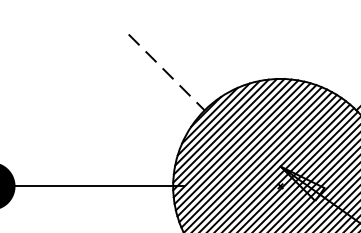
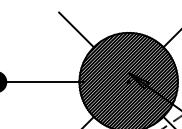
line: (166, 71) -> (76, 29), dashed -> solid

